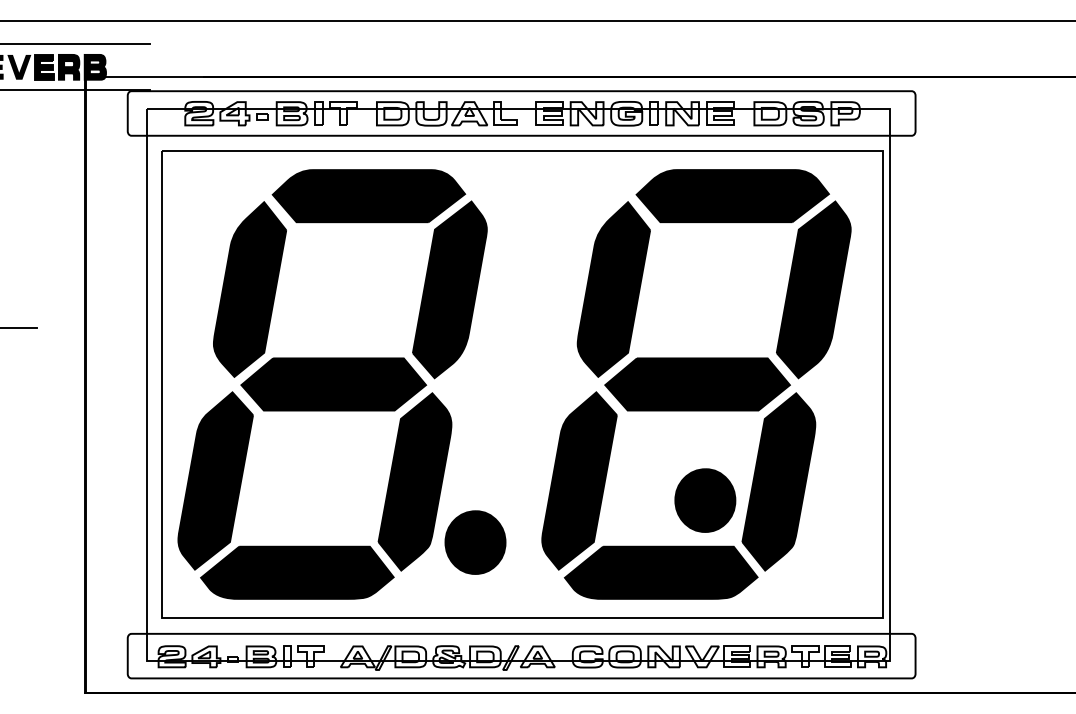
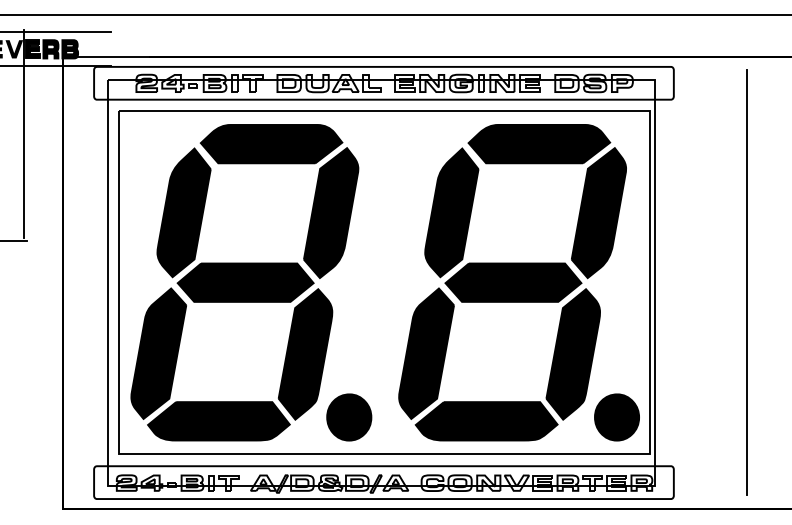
line: (32, 181) -> (24, 133), added
line: (1015, 384) -> (747, 282), added
part: (705, 500) -> (617, 417), moved
part: (475, 542) -> (349, 417), moved

